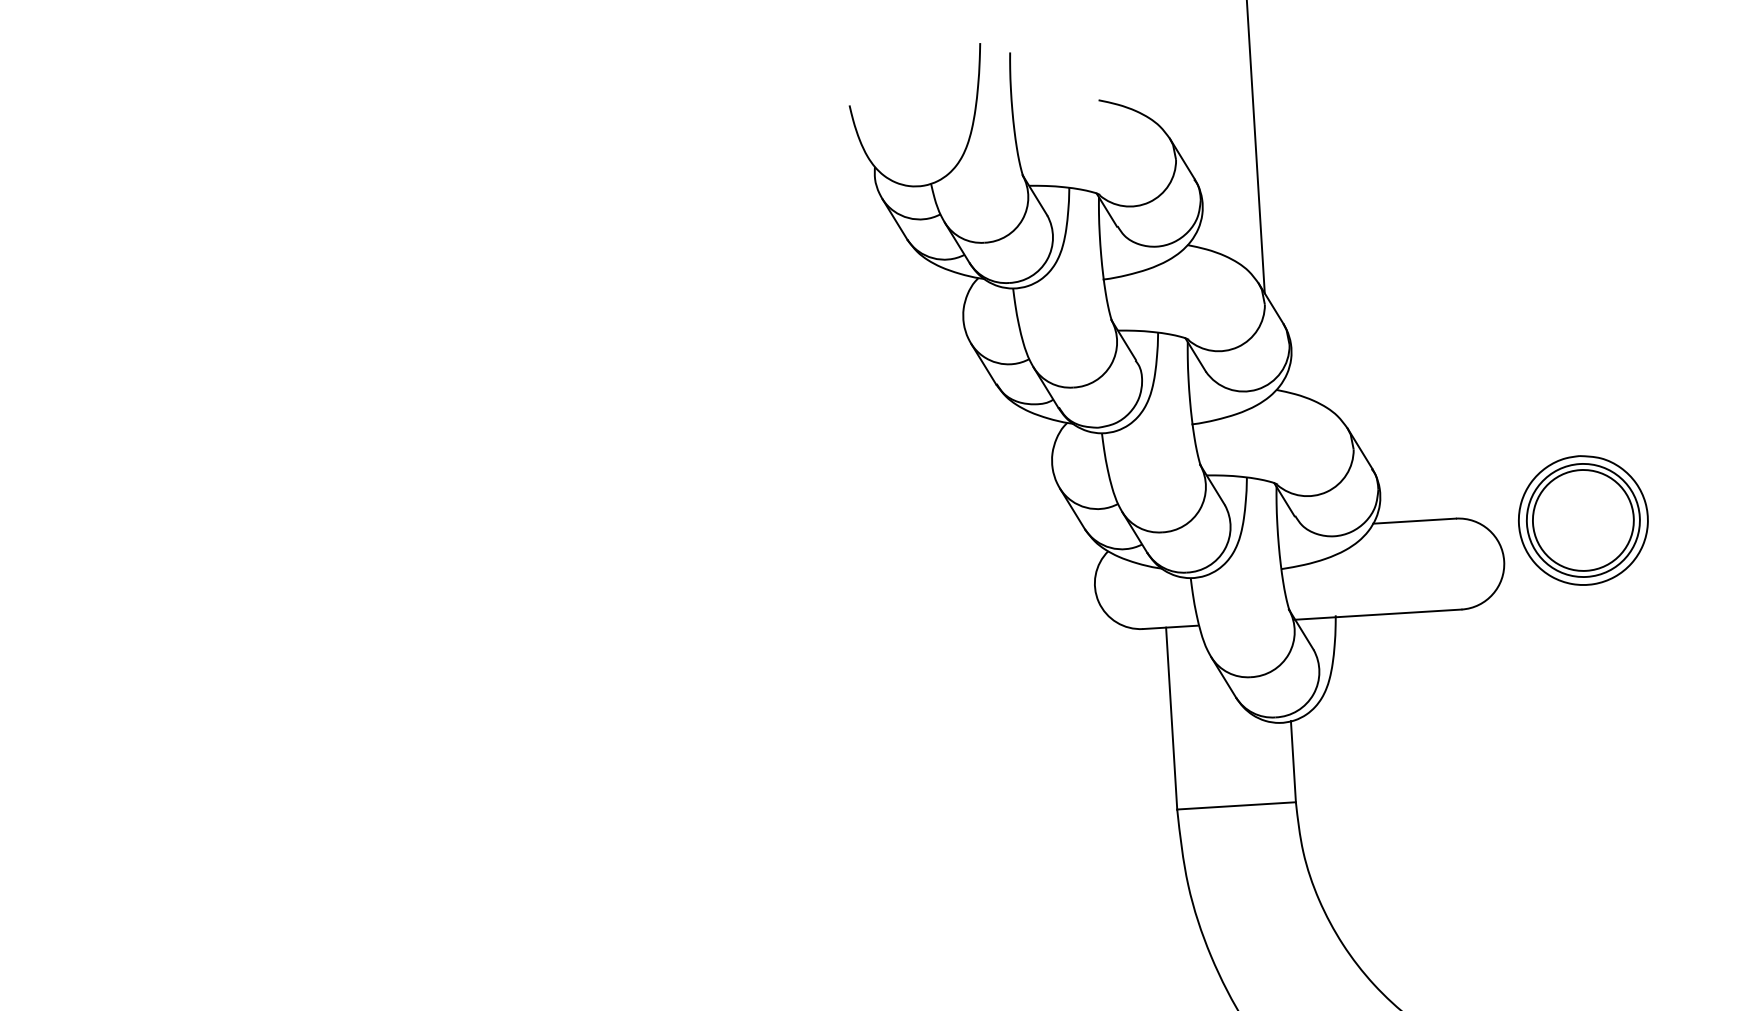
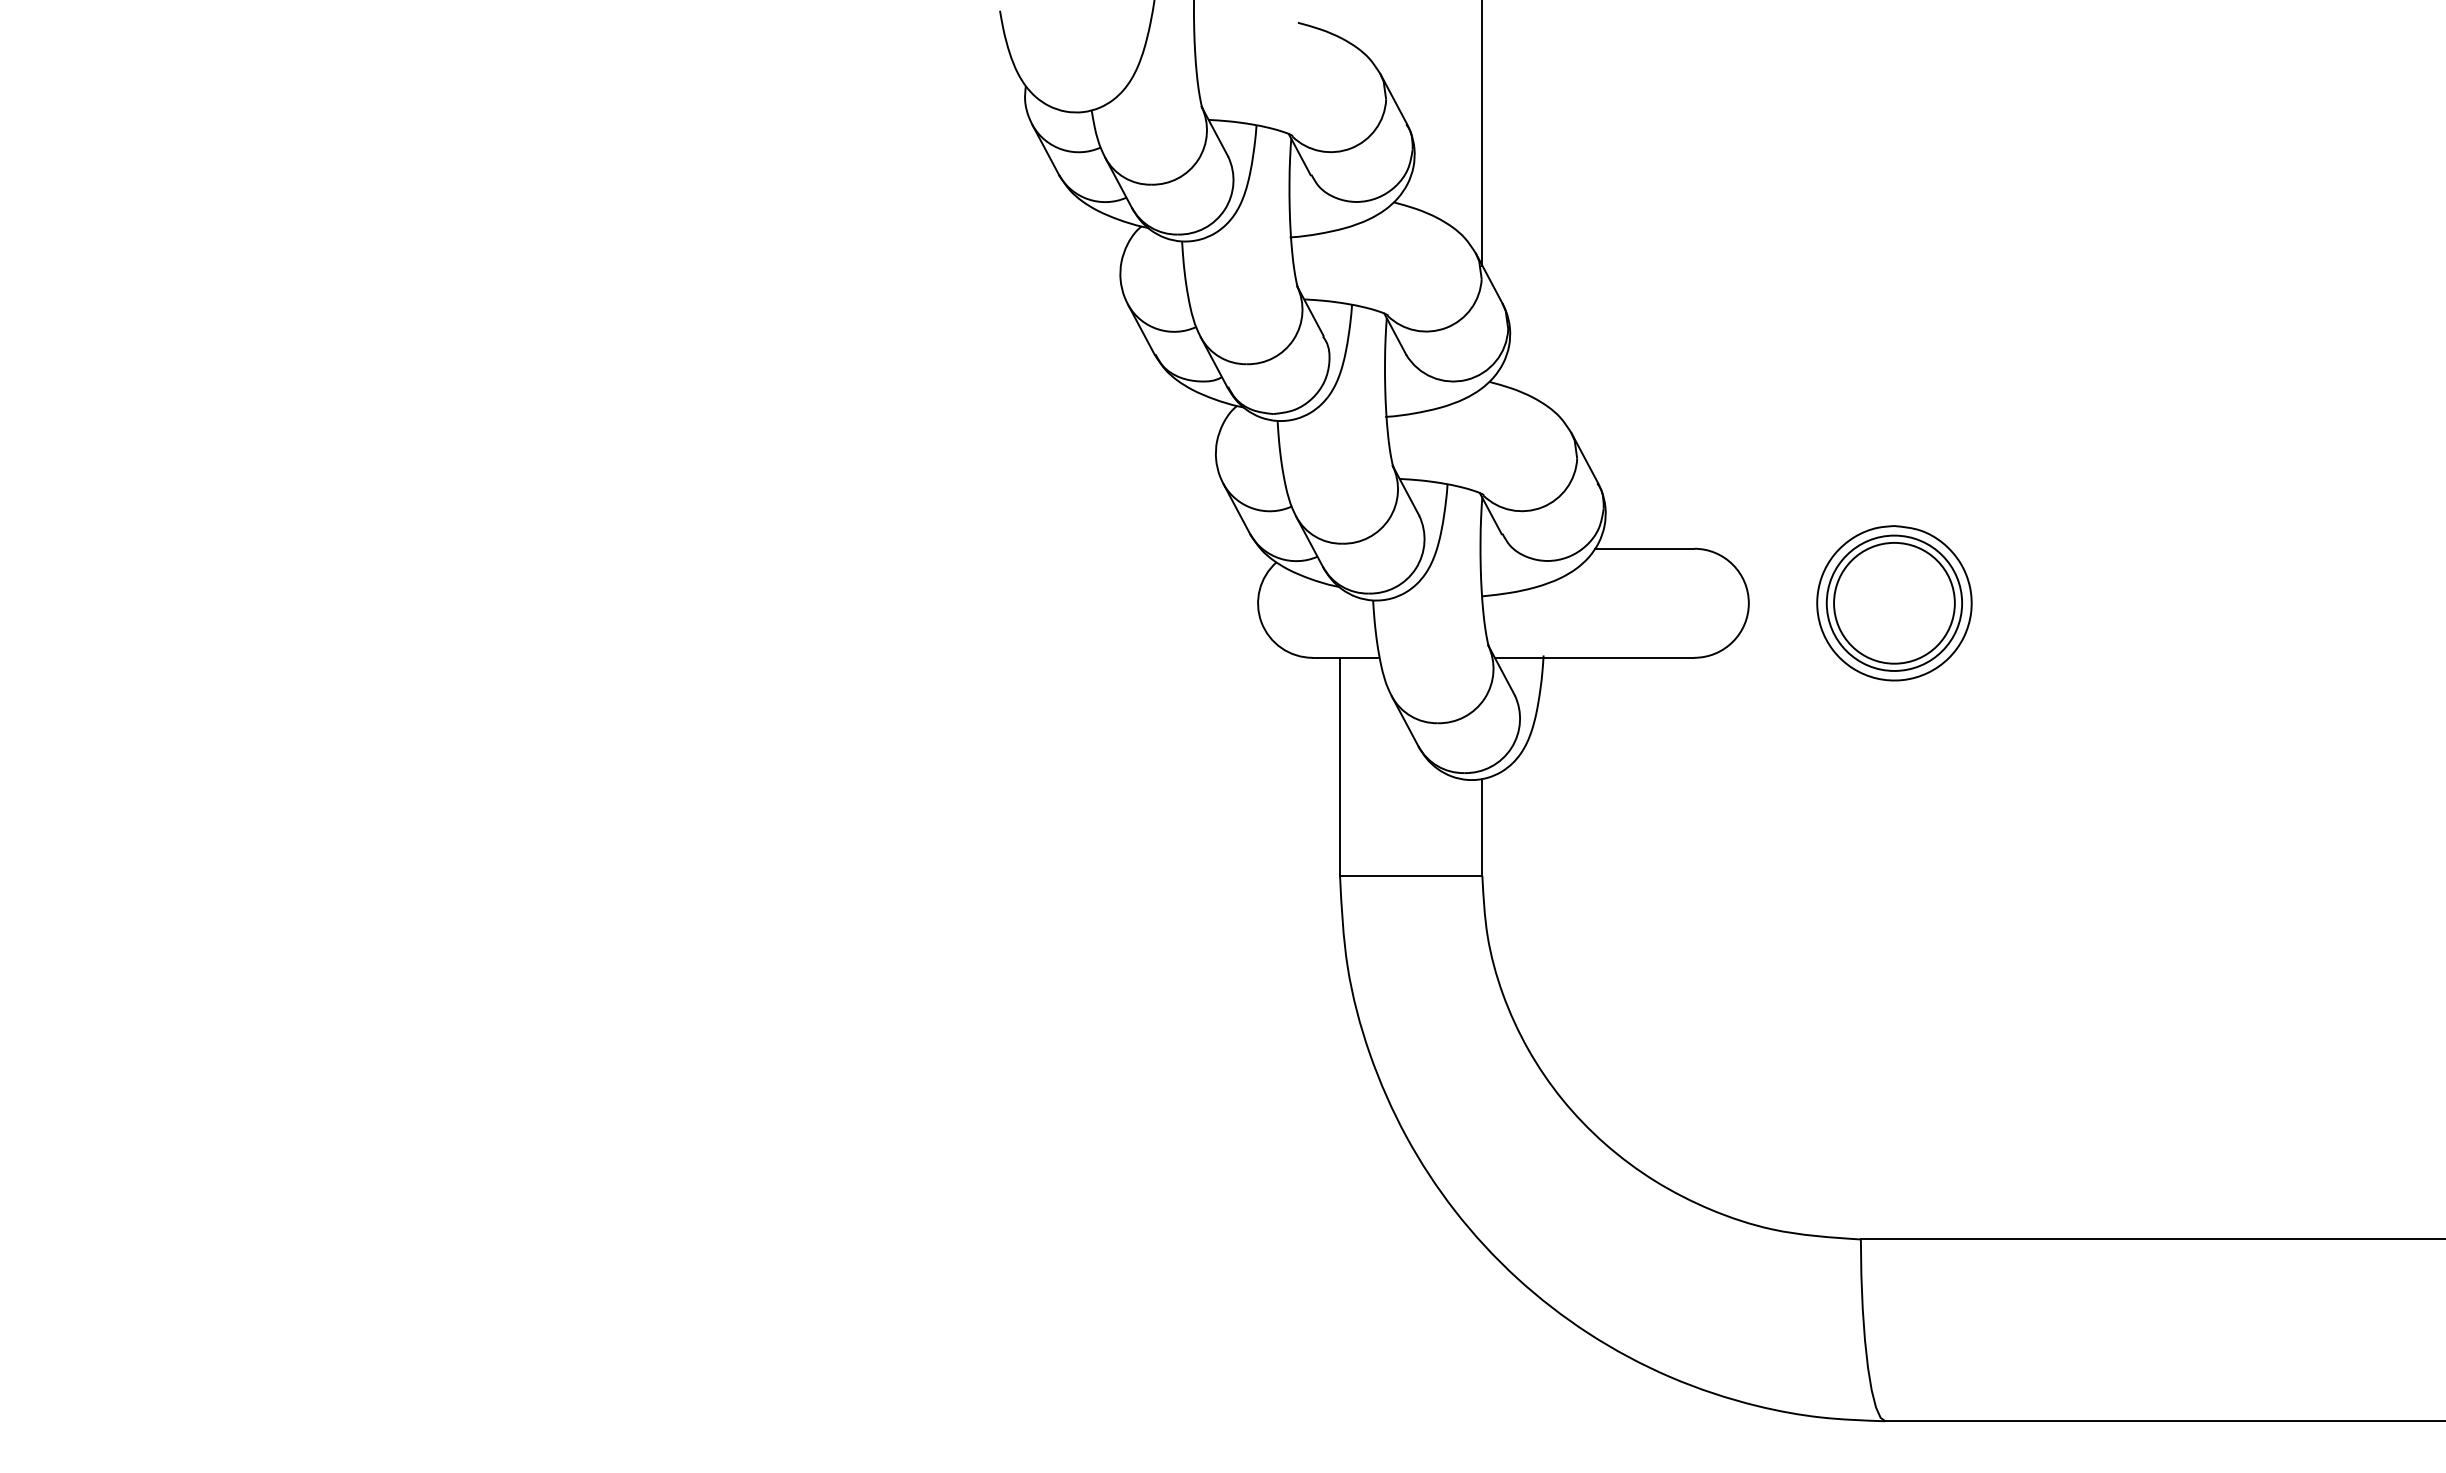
part: (1583, 520) -> (1894, 603), moved

